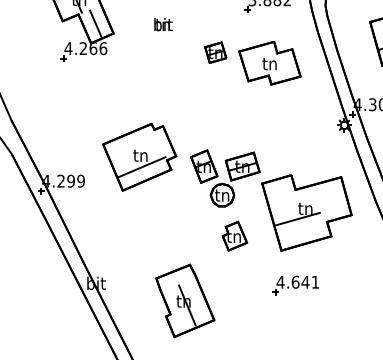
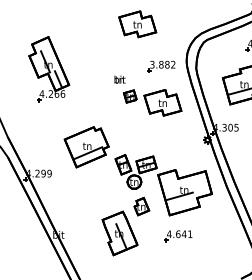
text: (162, 24) -> (119, 79), moved
part: (139, 157) -> (86, 147), moved
part: (184, 300) -> (119, 233), moved

